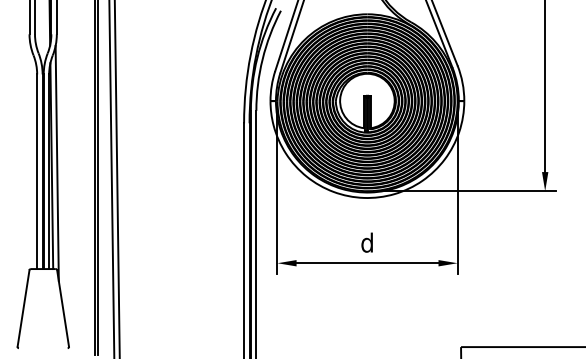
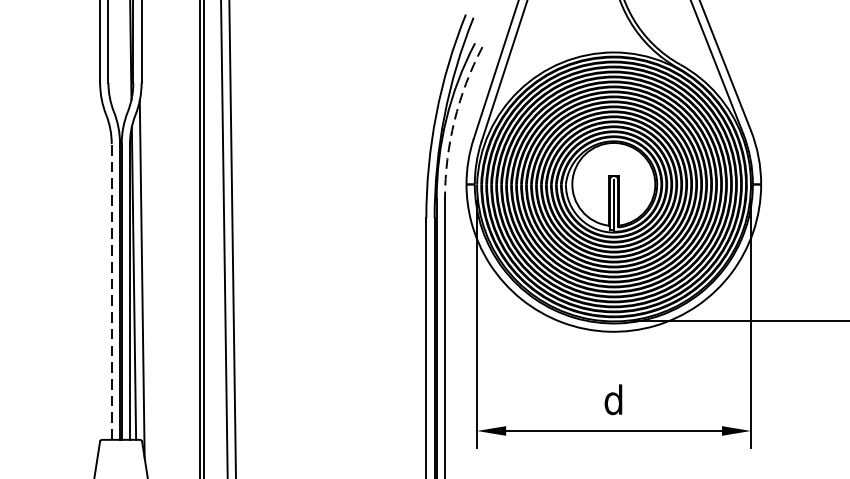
arc: (262, 59) -> (454, 121), solid -> dashed
line: (37, 171) -> (112, 291), solid -> dashed

